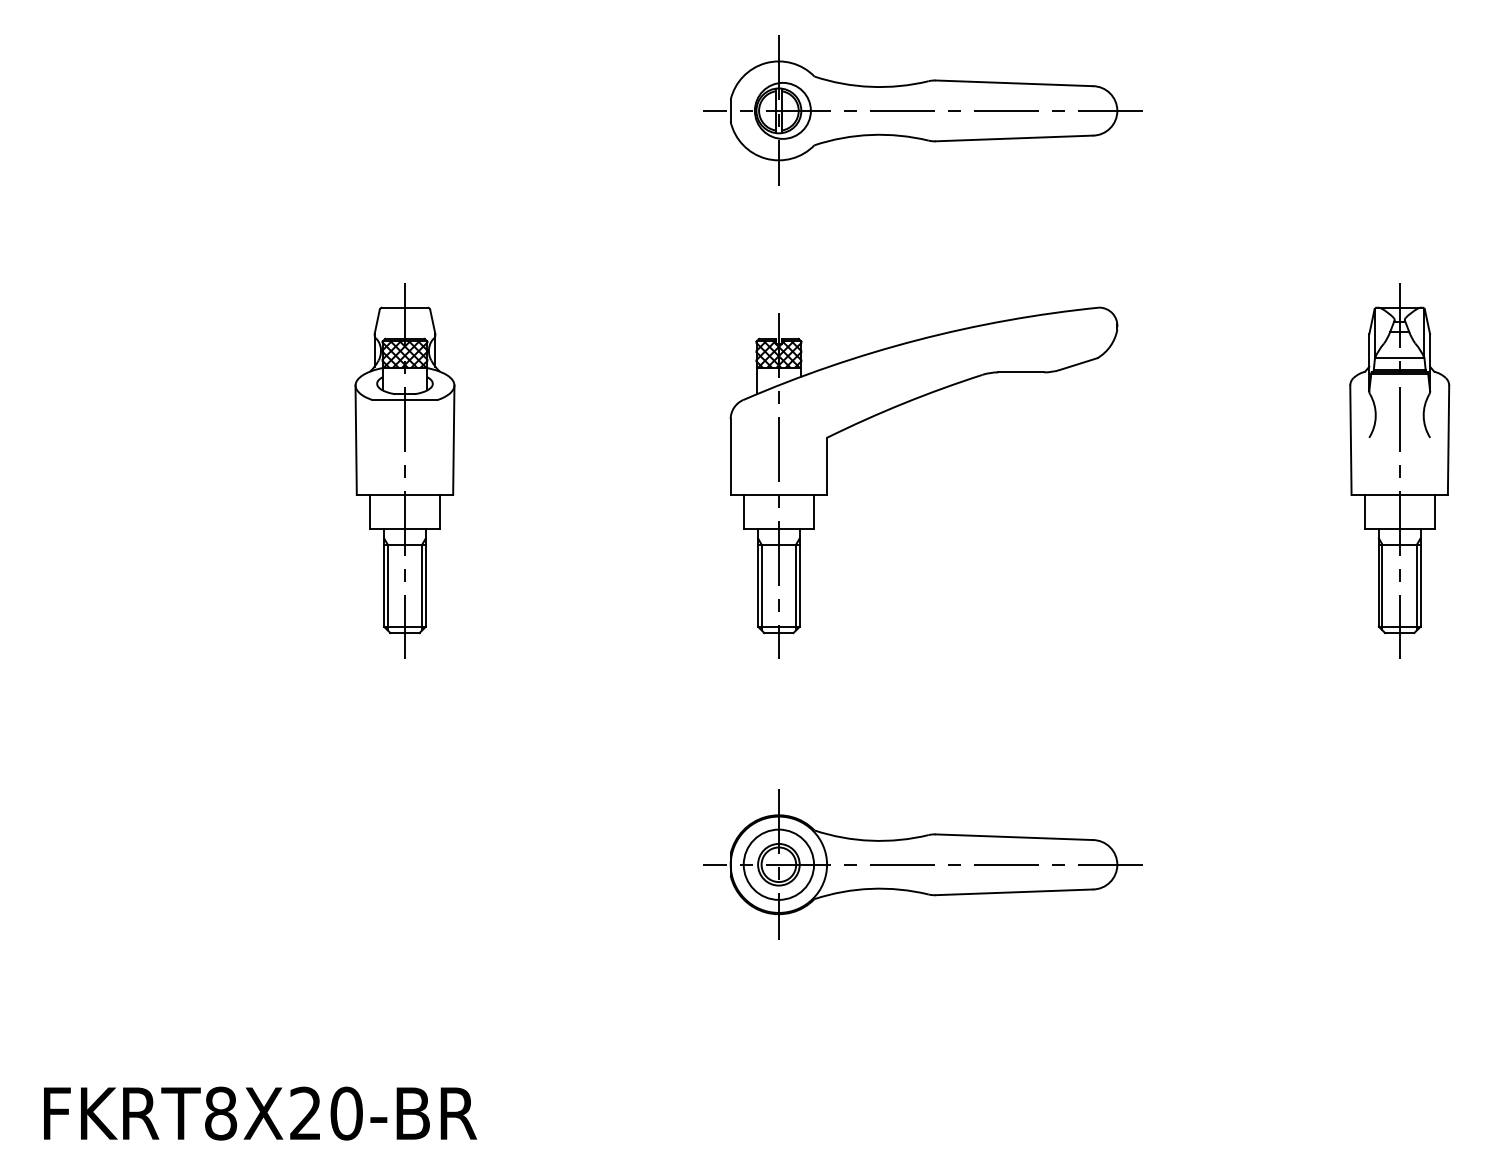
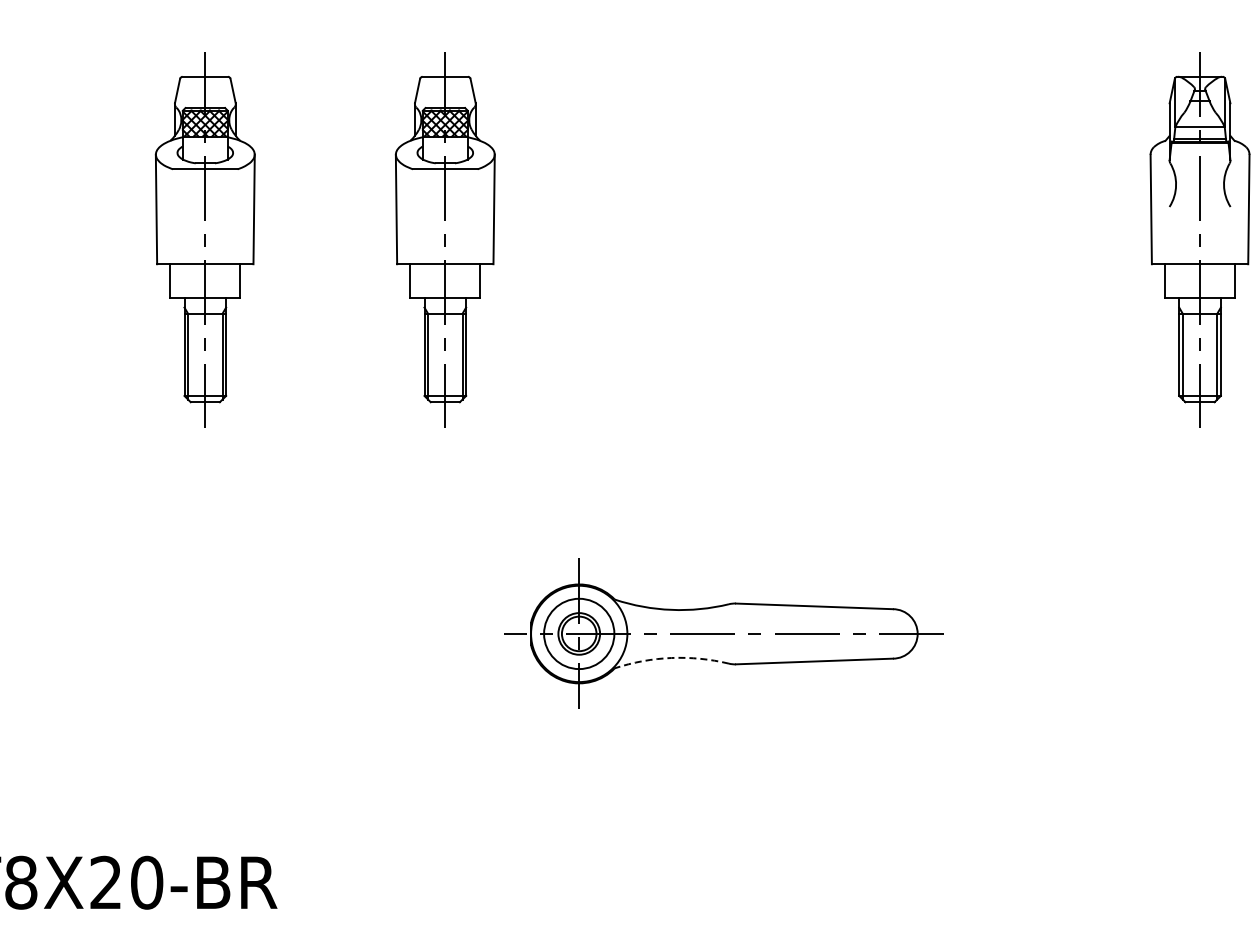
part: (892, 409) -> (692, 178), removed
part: (644, 470) -> (444, 239), added
arc: (871, 888) -> (671, 657), solid -> dashed

